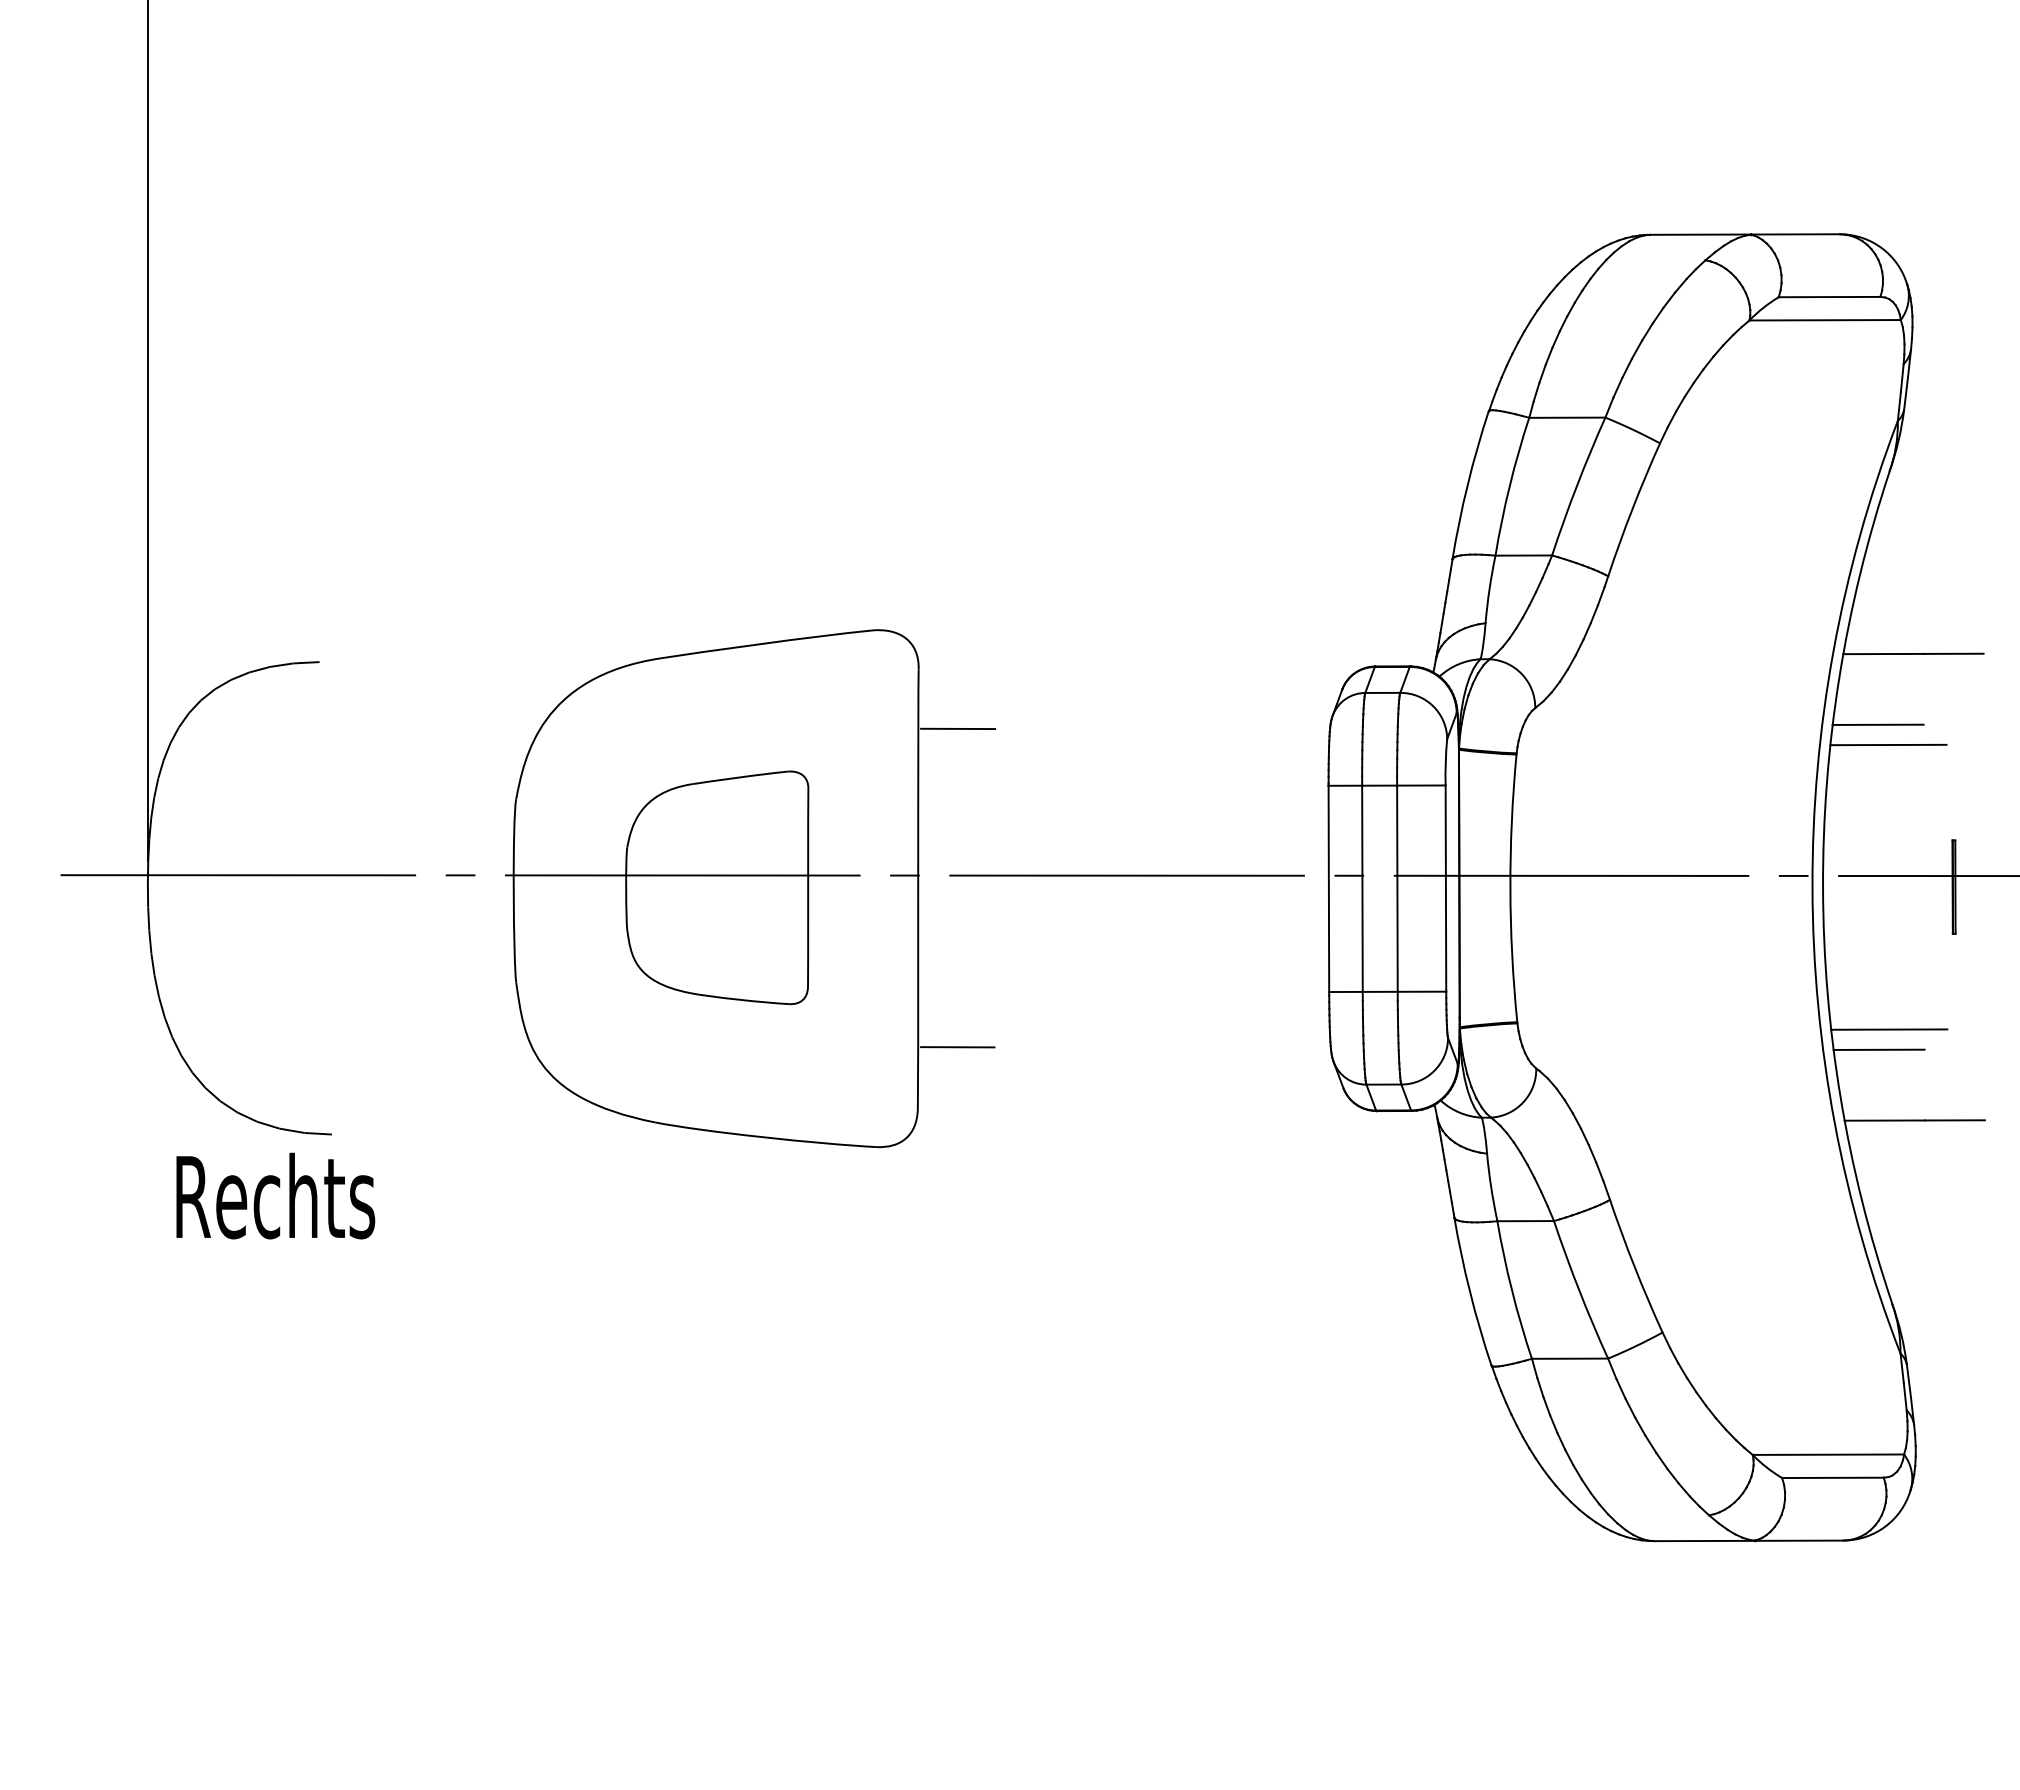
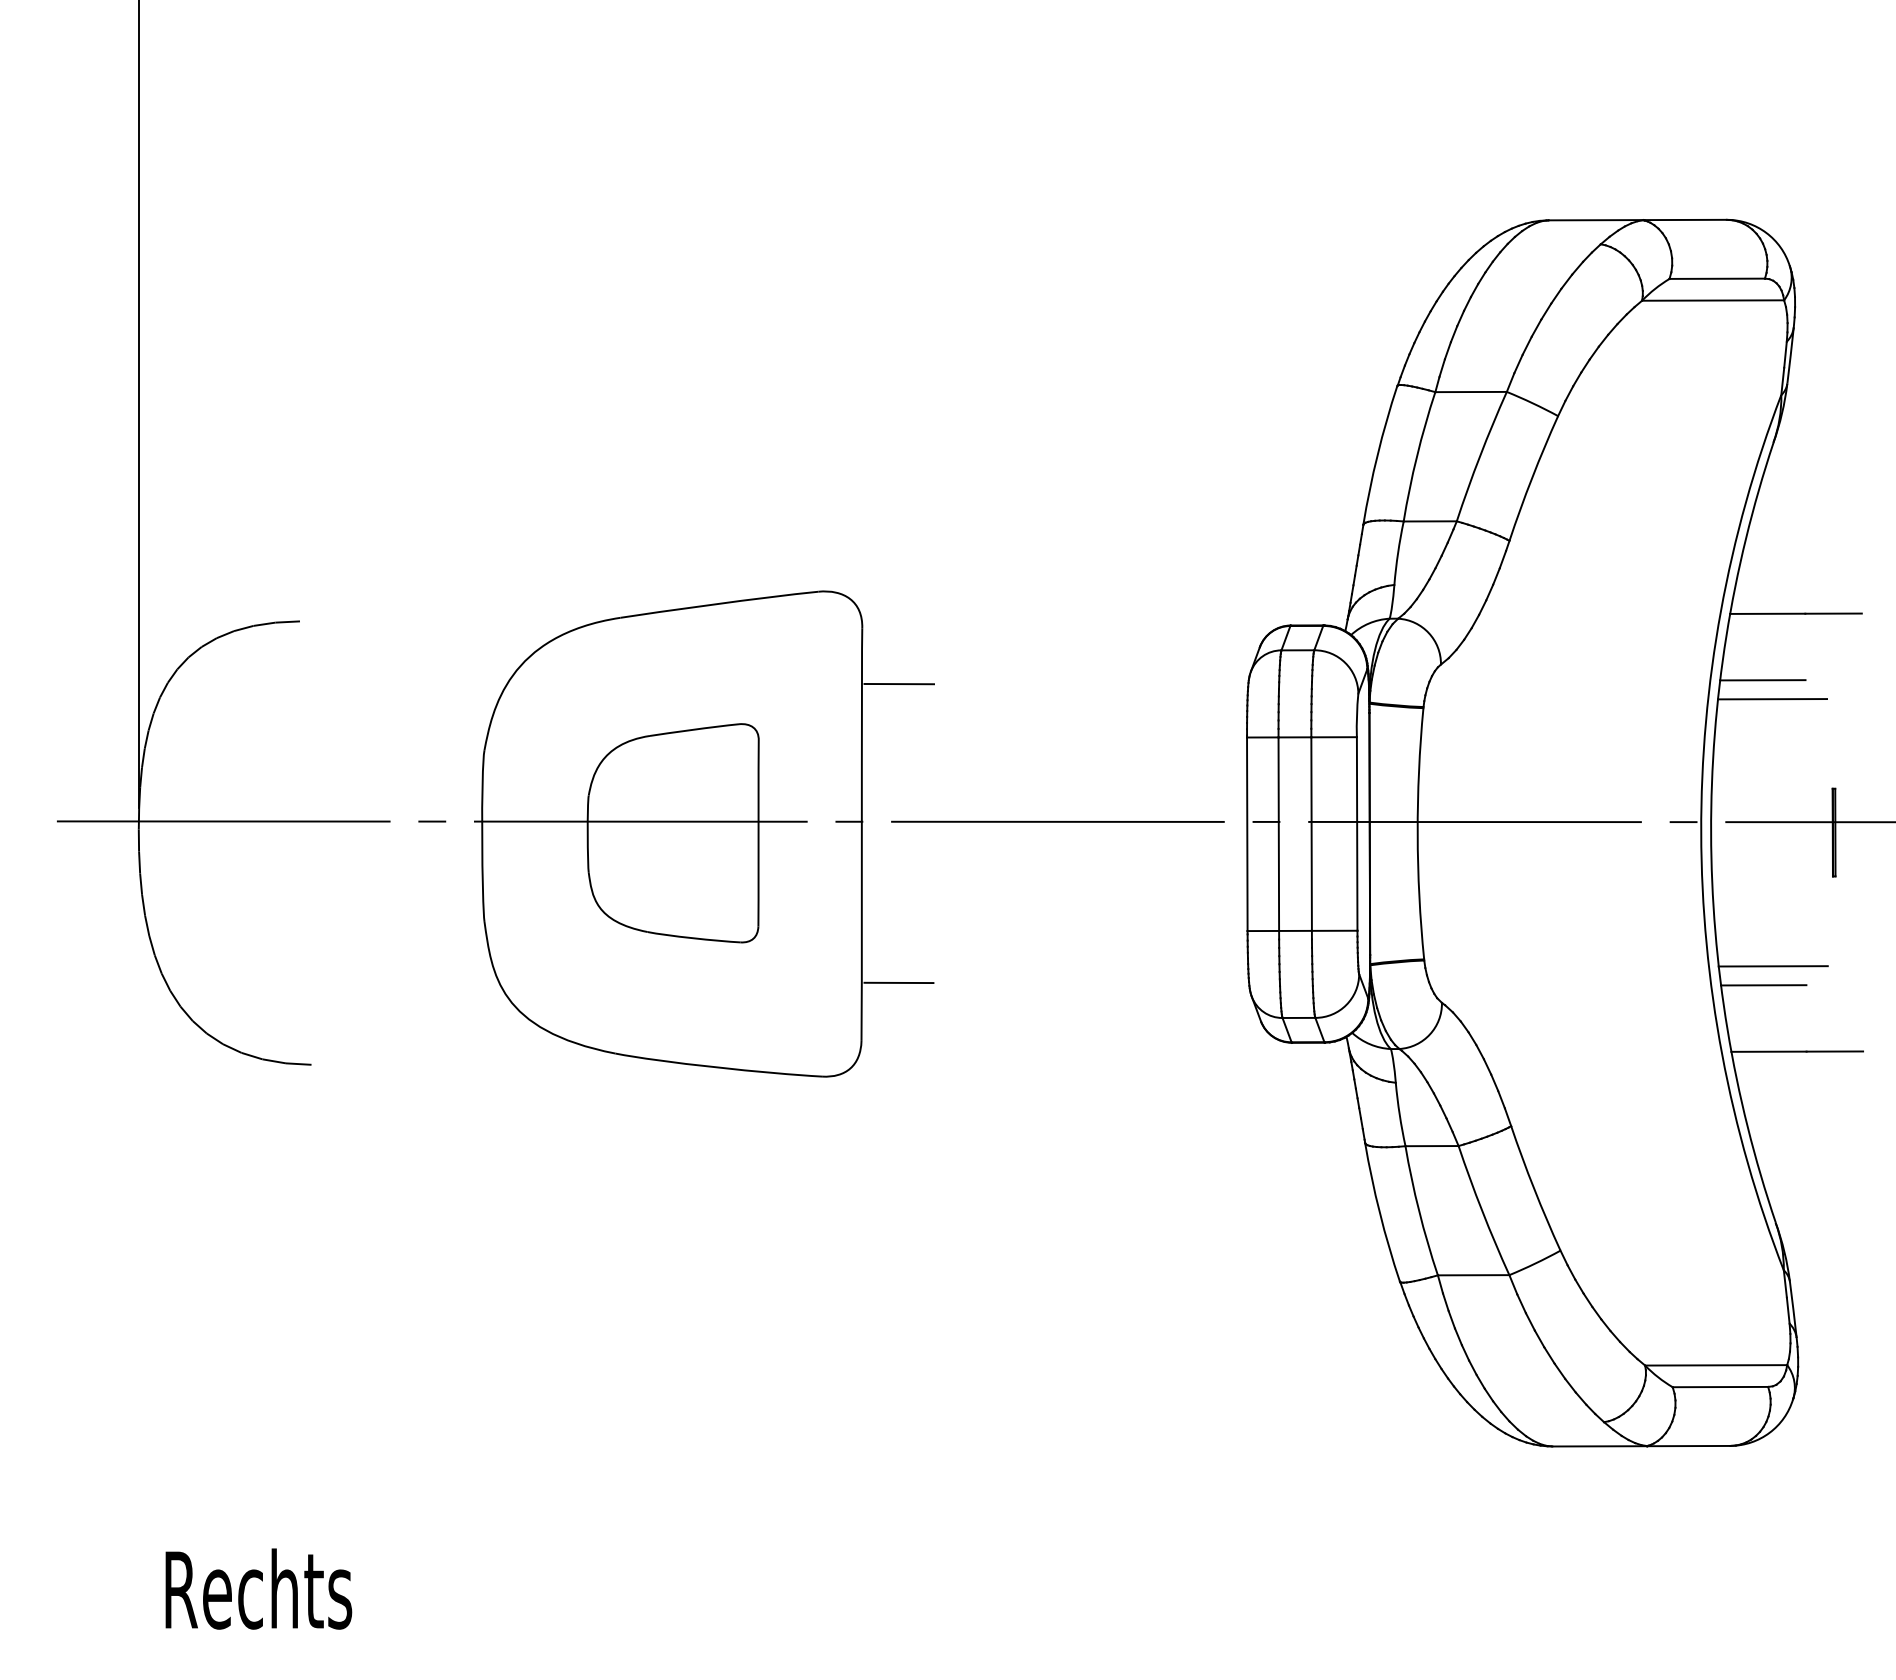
text: (275, 1195) -> (258, 1588), moved

